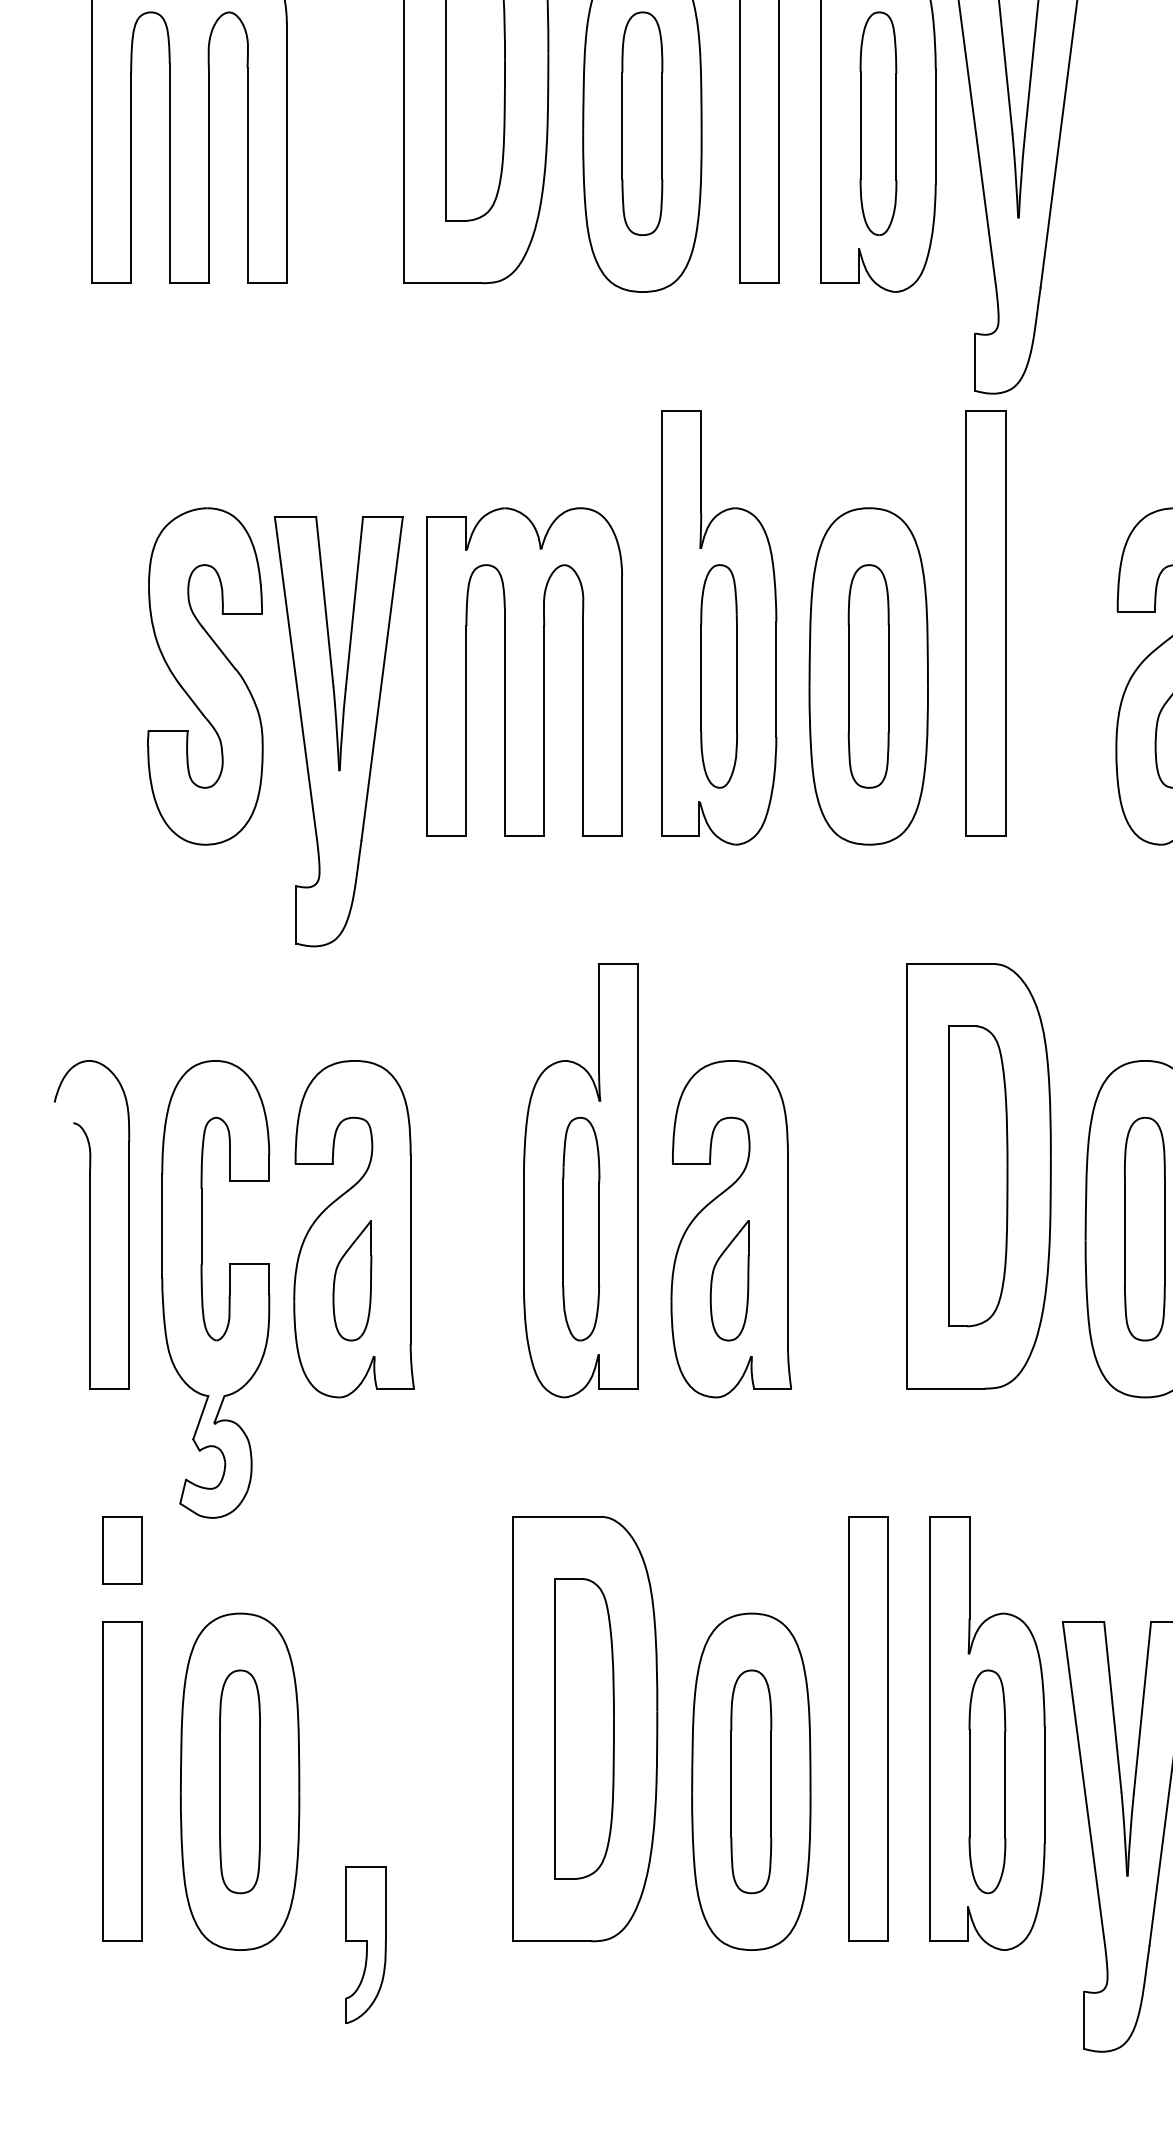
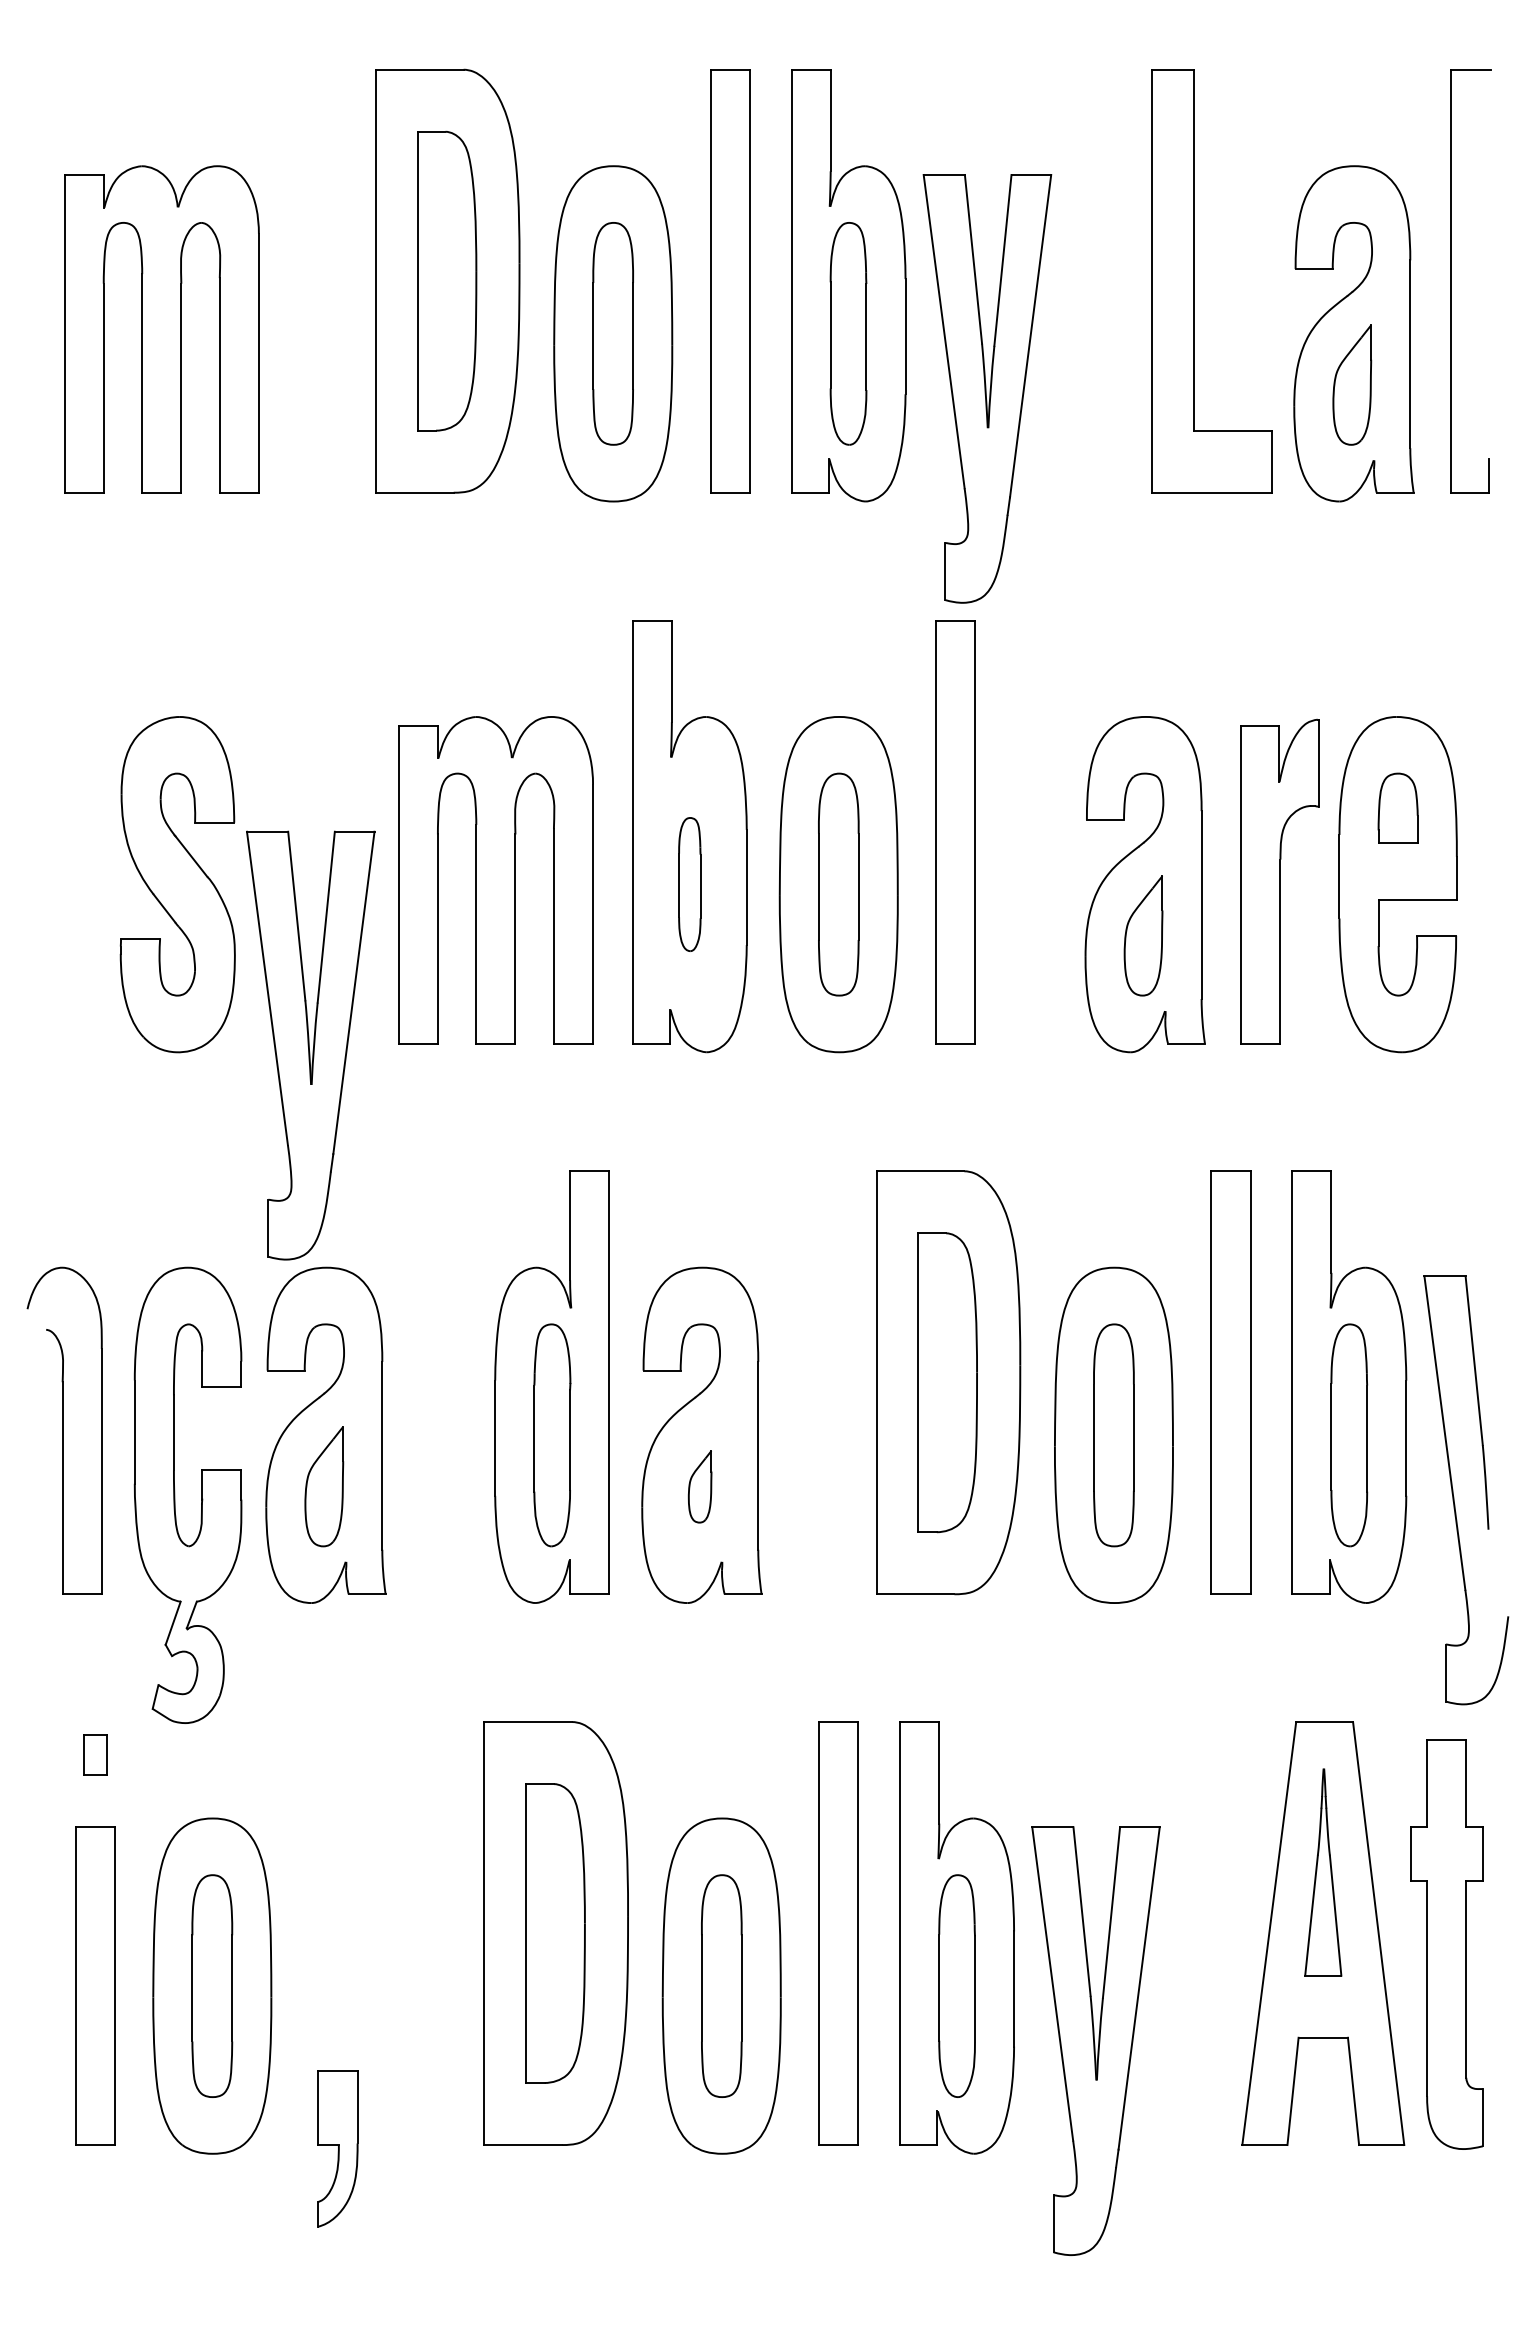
part: (718, 676) -> (689, 884), size x0.6
part: (338, 731) -> (310, 1045), moved
part: (728, 1280) -> (699, 1486), size x0.6
part: (122, 1550) -> (95, 1755), size x0.6

